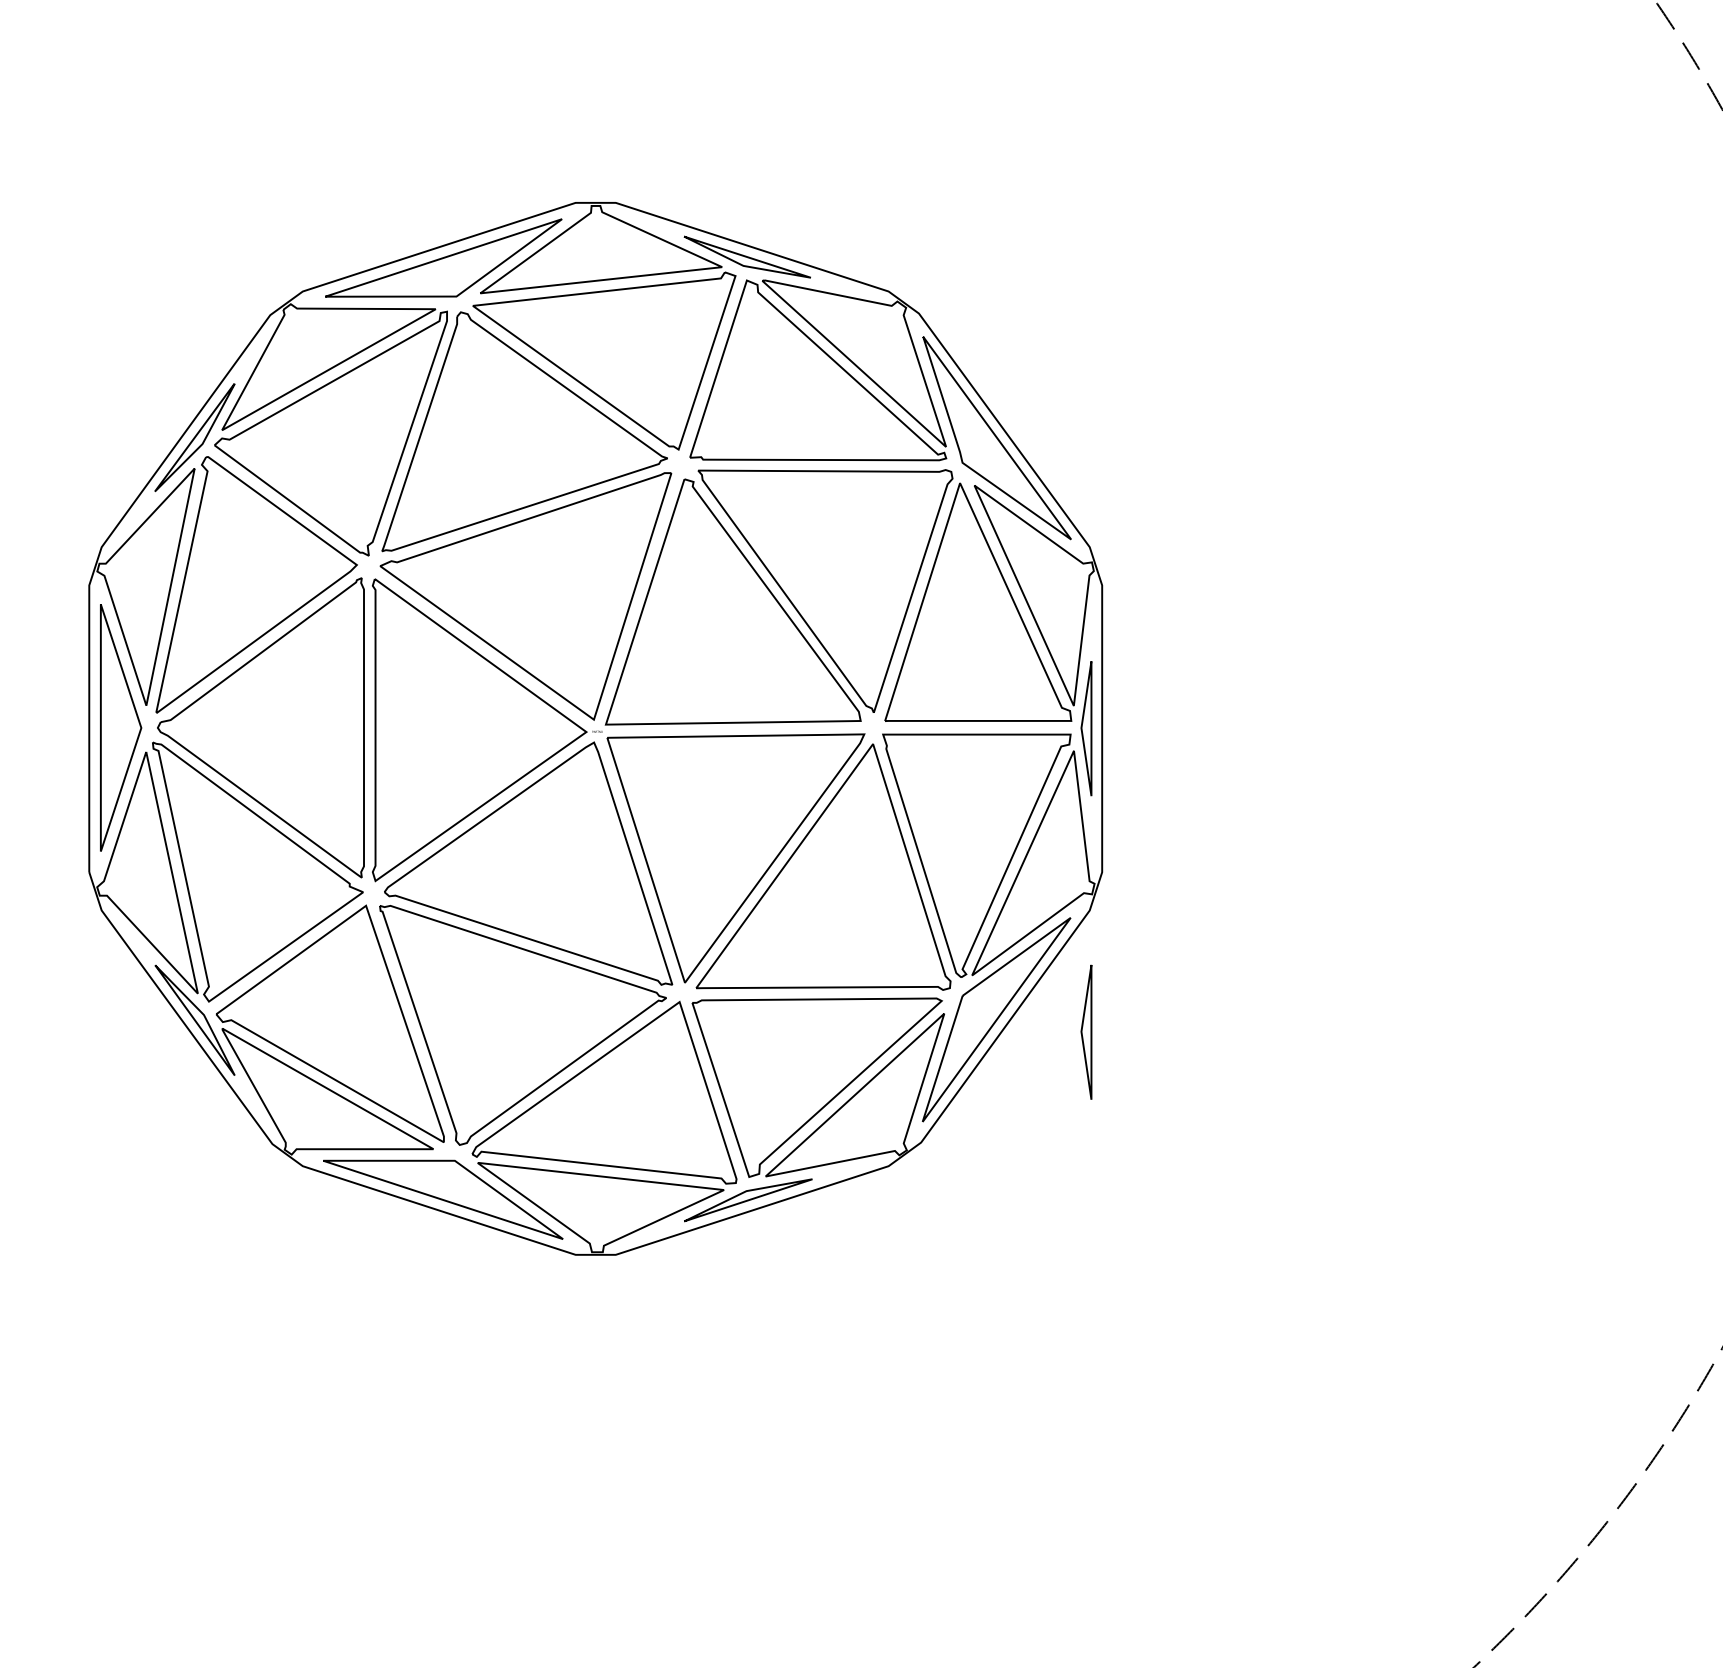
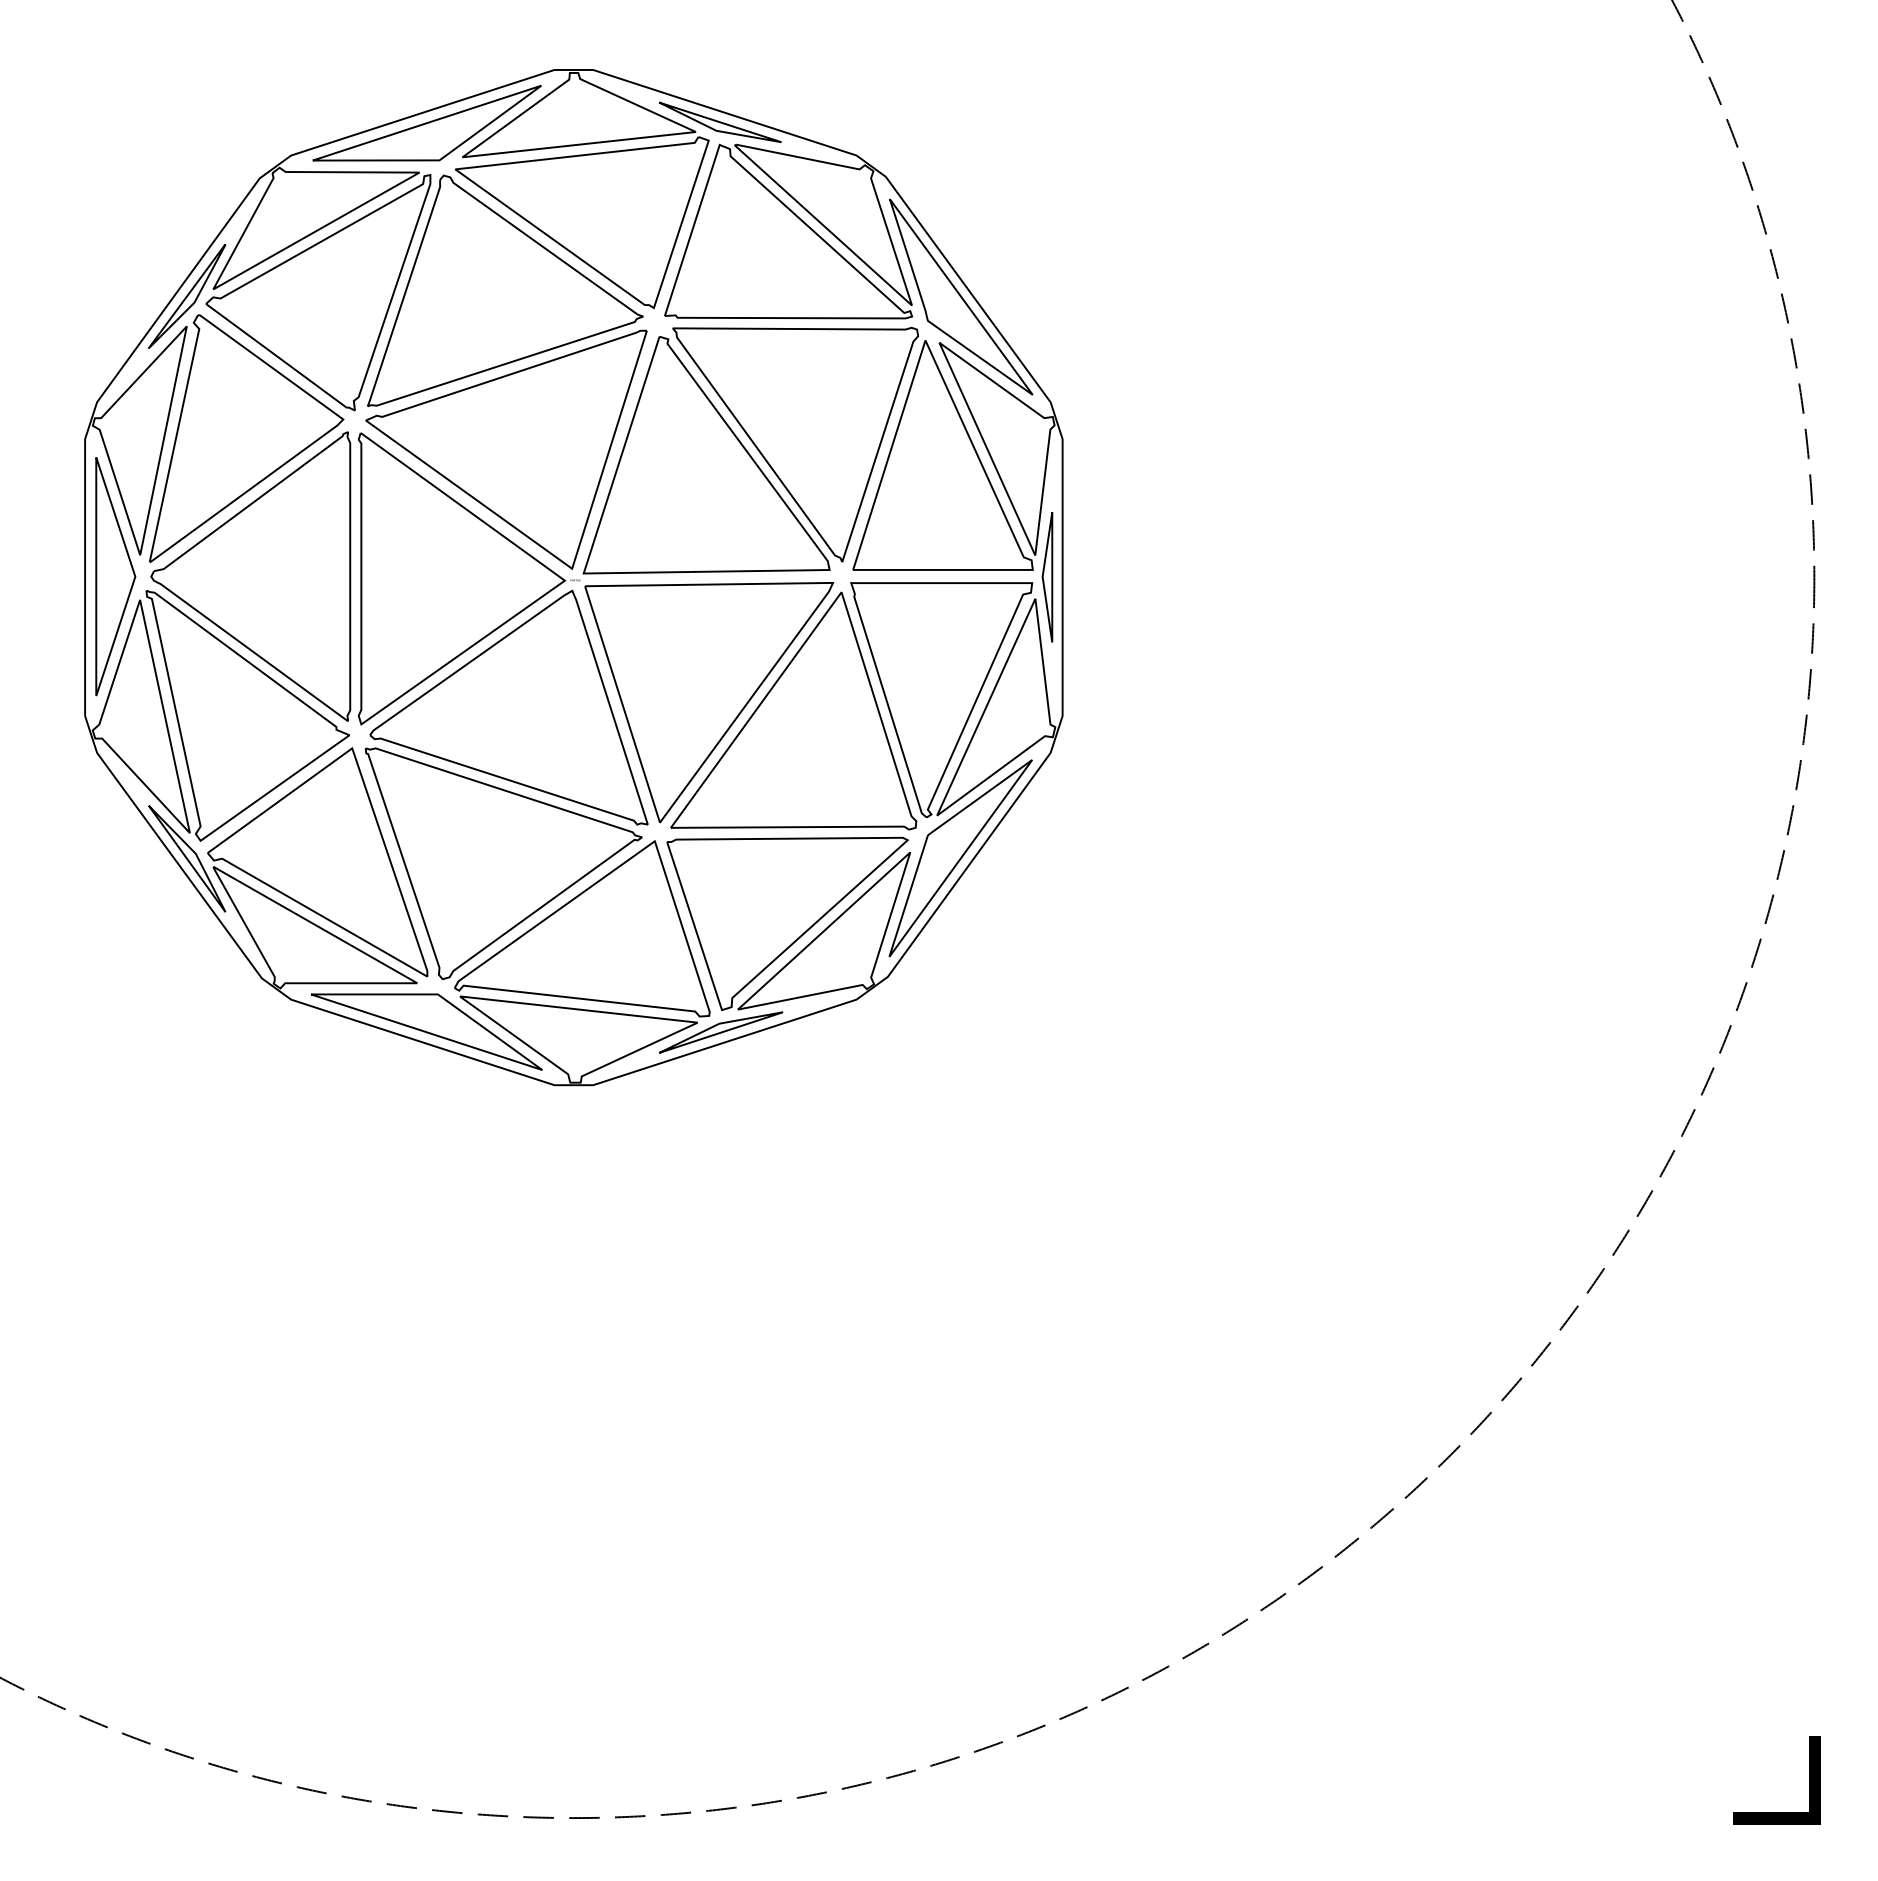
part: (1086, 1032) -> (1047, 870), removed

